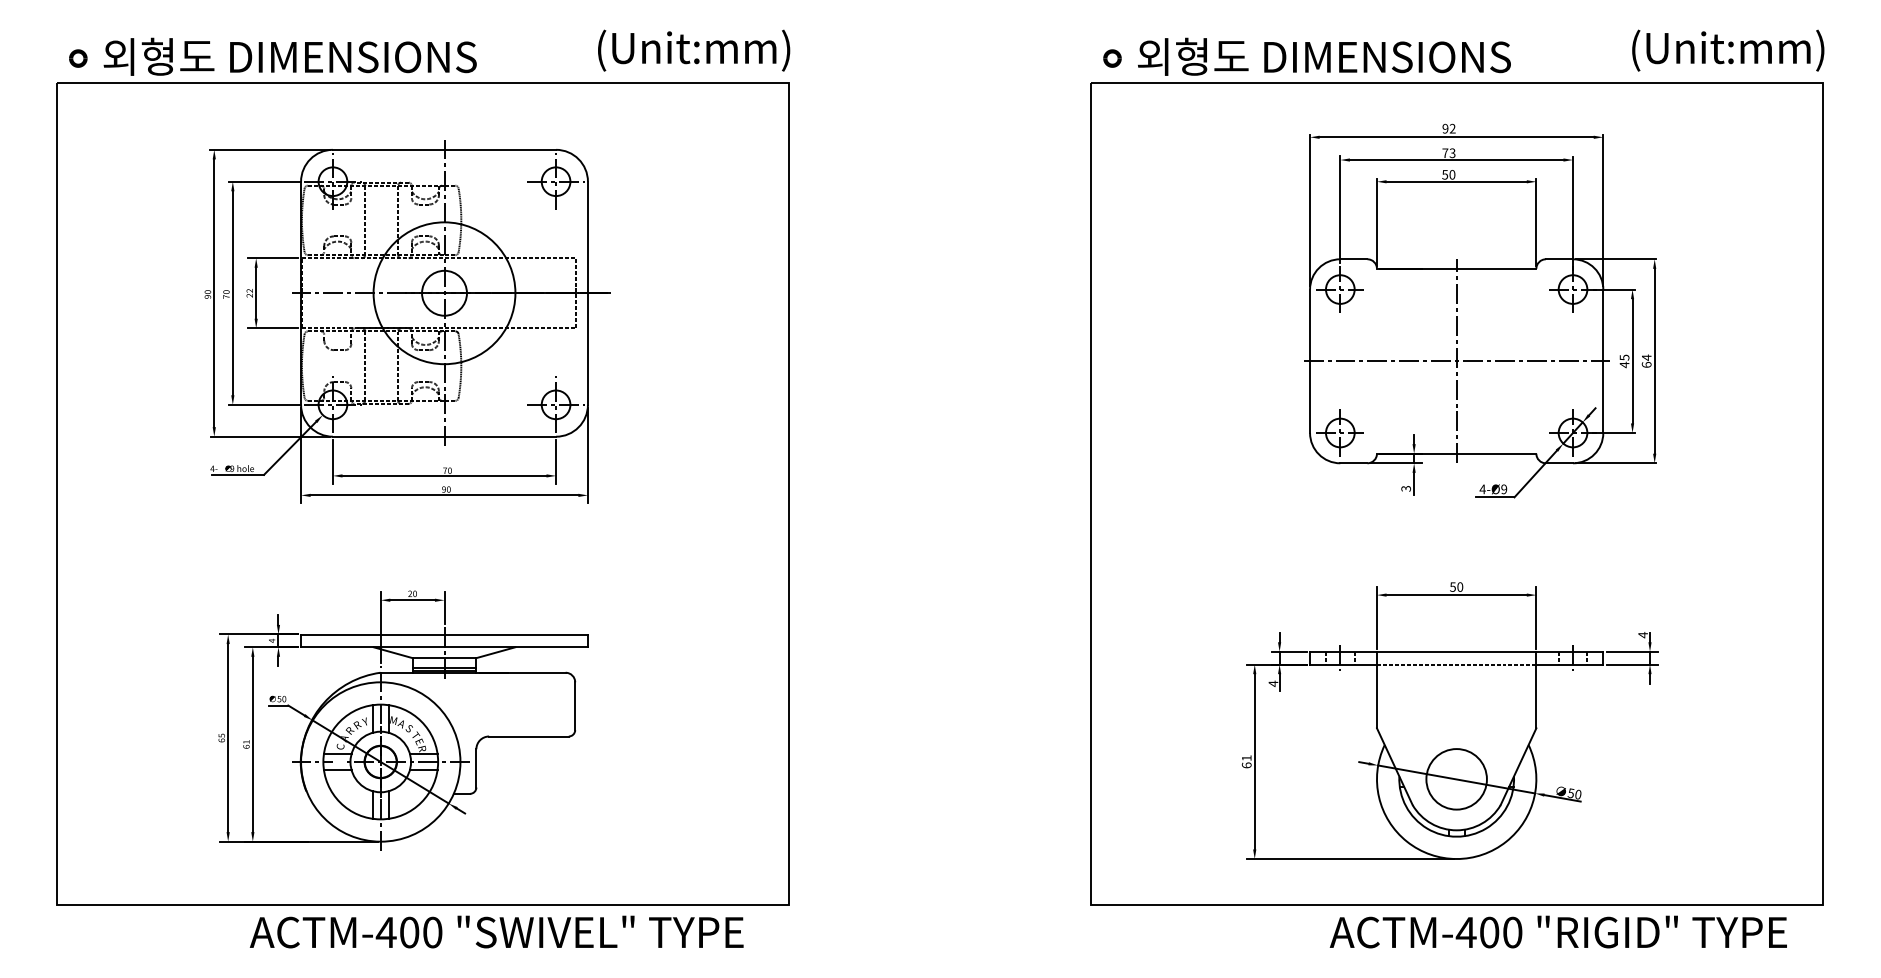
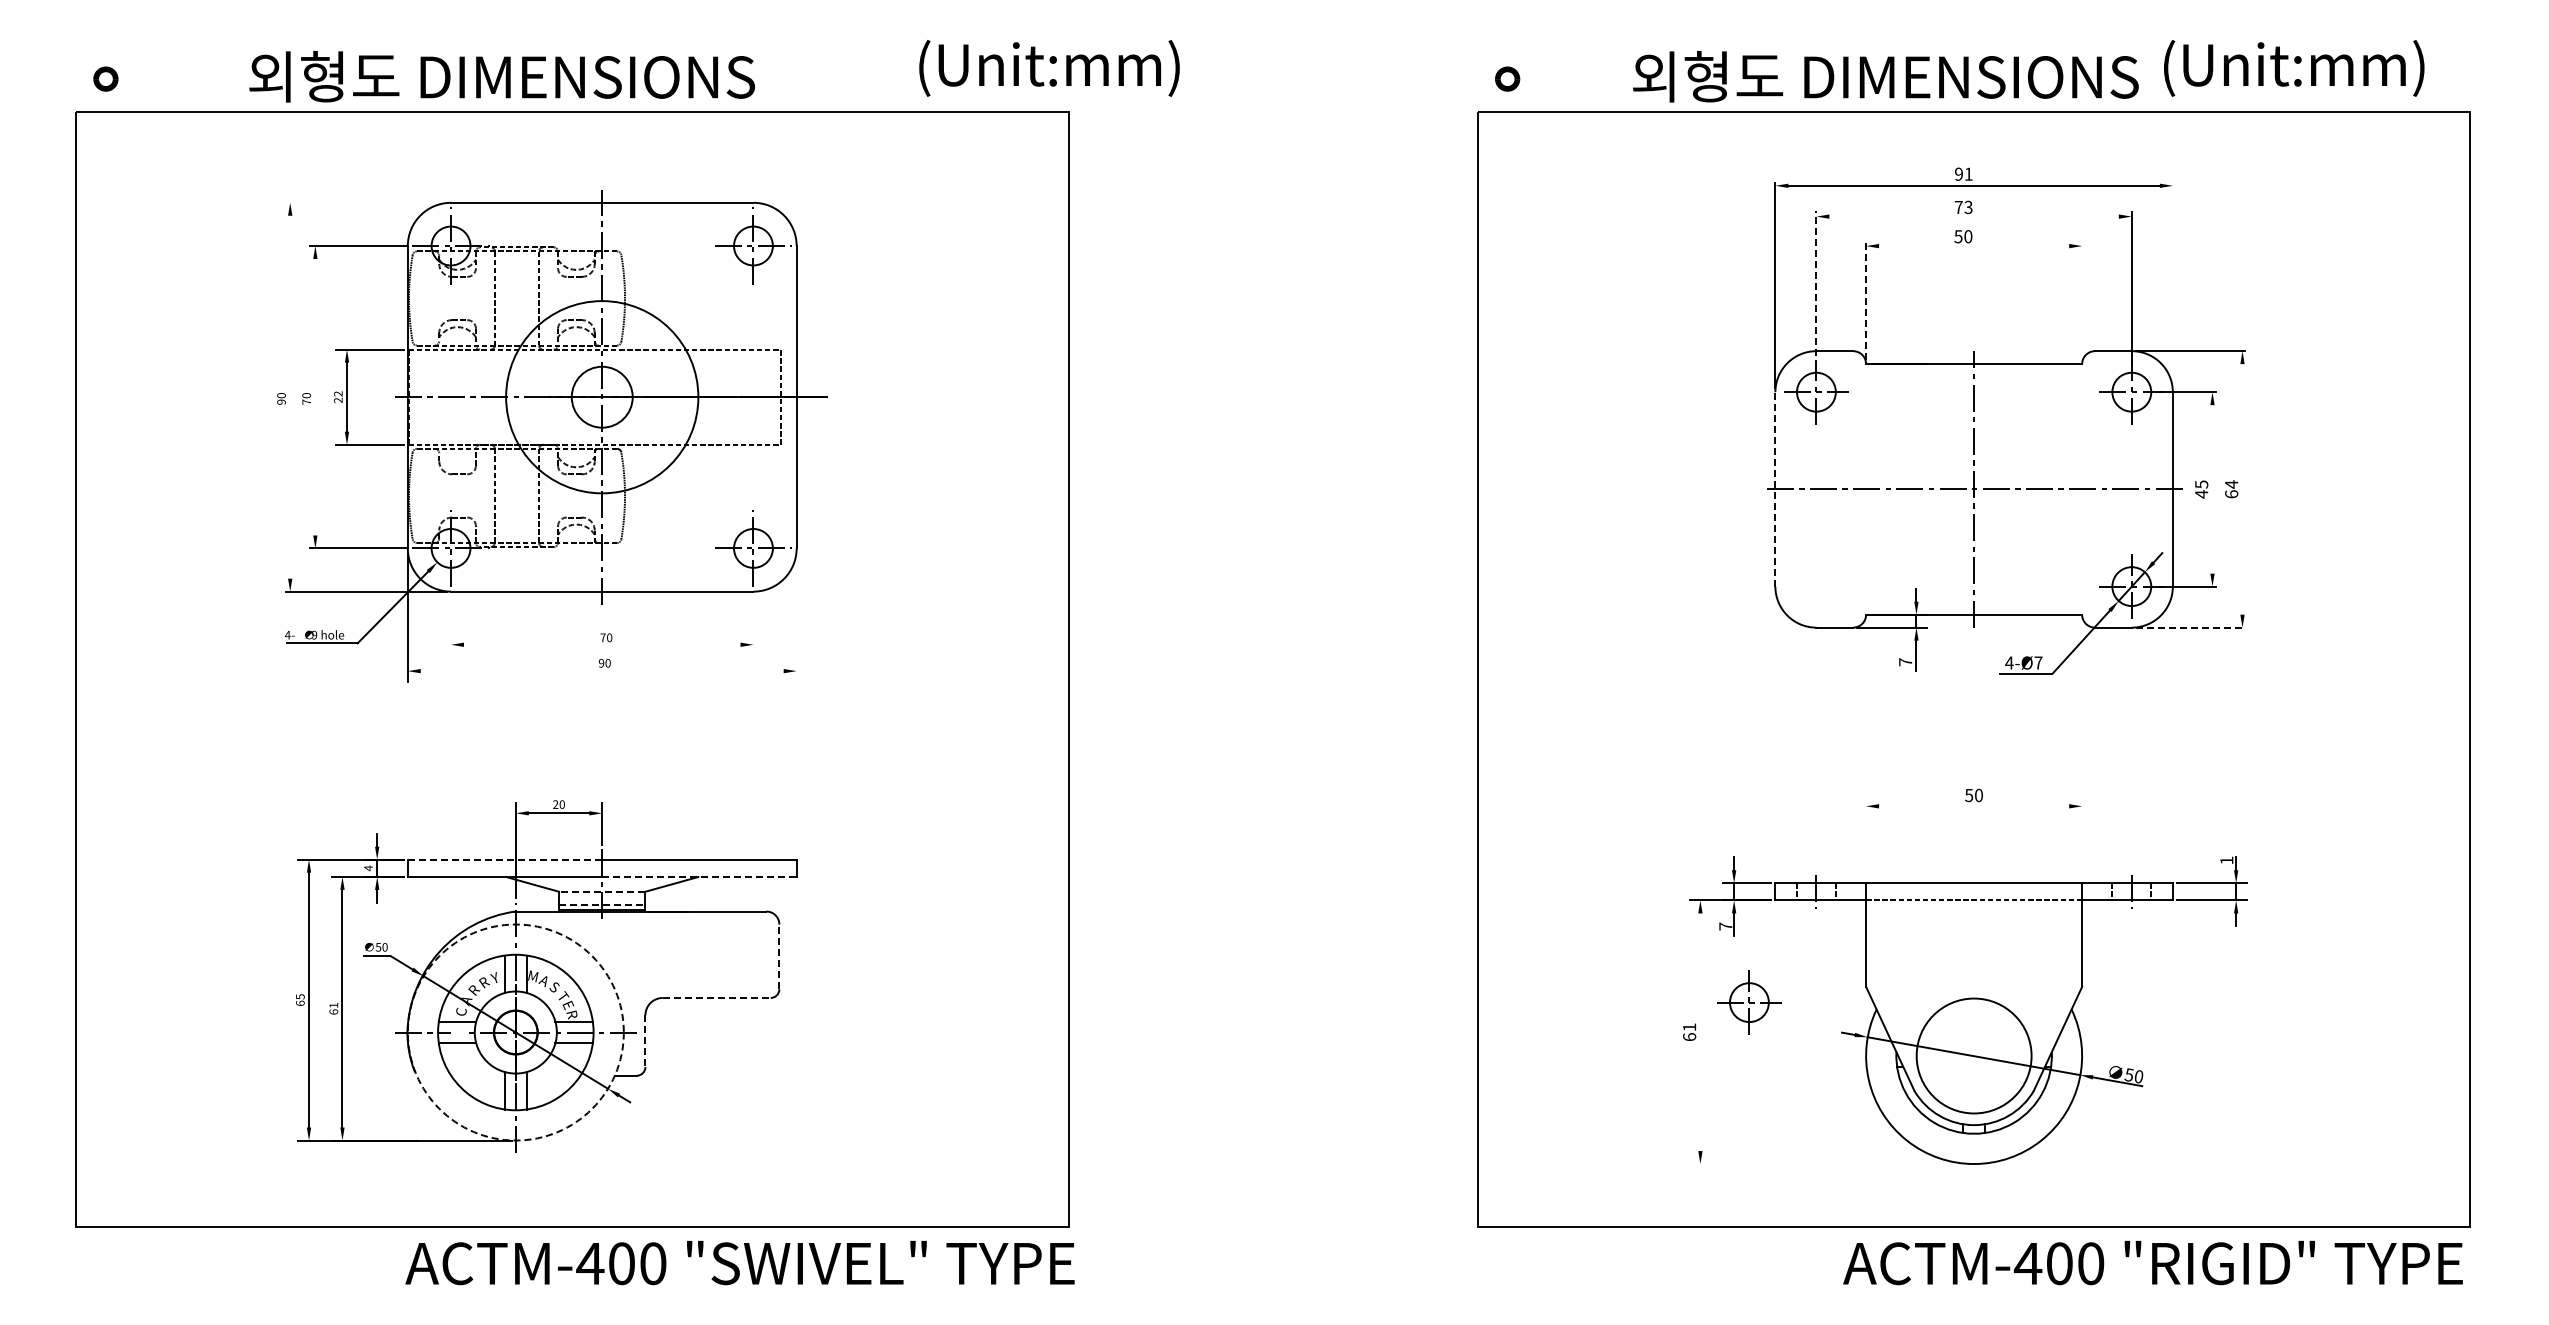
text: (694, 50) -> (1049, 68), moved
text: (1728, 50) -> (2294, 68), moved
text: (289, 56) -> (501, 76), moved
text: (1324, 56) -> (1885, 76), moved
text: (1452, 128) -> (1968, 173), 92 -> 91
line: (269, 149) -> (365, 202), removed
line: (1456, 159) -> (1973, 216), removed
line: (1456, 182) -> (1974, 246), removed
line: (1340, 209) -> (1816, 283), solid -> dashed
line: (1603, 210) -> (2172, 285), removed
line: (1536, 221) -> (2082, 300), removed
line: (1377, 222) -> (1866, 301), solid -> dashed
line: (214, 292) -> (290, 396), removed
line: (232, 292) -> (315, 396), removed
line: (1310, 360) -> (1775, 488), solid -> dashed
line: (1632, 361) -> (2212, 489), removed
line: (1654, 361) -> (2242, 489), removed
part: (1340, 432) -> (1749, 1002), moved
line: (587, 455) -> (796, 616), removed
line: (333, 461) -> (451, 625), removed
line: (556, 461) -> (753, 625), removed
line: (1617, 463) -> (2191, 627), solid -> dashed
line: (444, 475) -> (602, 644), removed
text: (1406, 489) -> (1905, 662), 3 -> 7
text: (1504, 489) -> (2038, 662), 4-Ø9 -> 4-Ø7
line: (443, 495) -> (601, 671), removed
line: (1456, 595) -> (1974, 806), removed
line: (1377, 617) -> (1866, 836), removed
line: (1536, 617) -> (2082, 836), removed
line: (373, 634) -> (505, 859), solid -> dashed
text: (1642, 635) -> (2226, 860), 4 -> 1
line: (516, 646) -> (699, 876), solid -> dashed
line: (443, 657) -> (601, 891), solid -> dashed
line: (444, 668) -> (602, 905), solid -> dashed
text: (1273, 683) -> (1725, 926), 4 -> 7
line: (575, 705) -> (779, 956), solid -> dashed
line: (529, 736) -> (717, 997), solid -> dashed
circle: (380, 761) -> (515, 1032), solid -> dashed
line: (1254, 761) -> (1700, 1032), removed
line: (476, 768) -> (645, 1041), solid -> dashed
circle: (1456, 778) -> (1974, 1055), size x1.4
line: (1349, 859) -> (1829, 1164), removed
text: (496, 932) -> (739, 1263), moved
text: (1558, 932) -> (2152, 1263), moved

